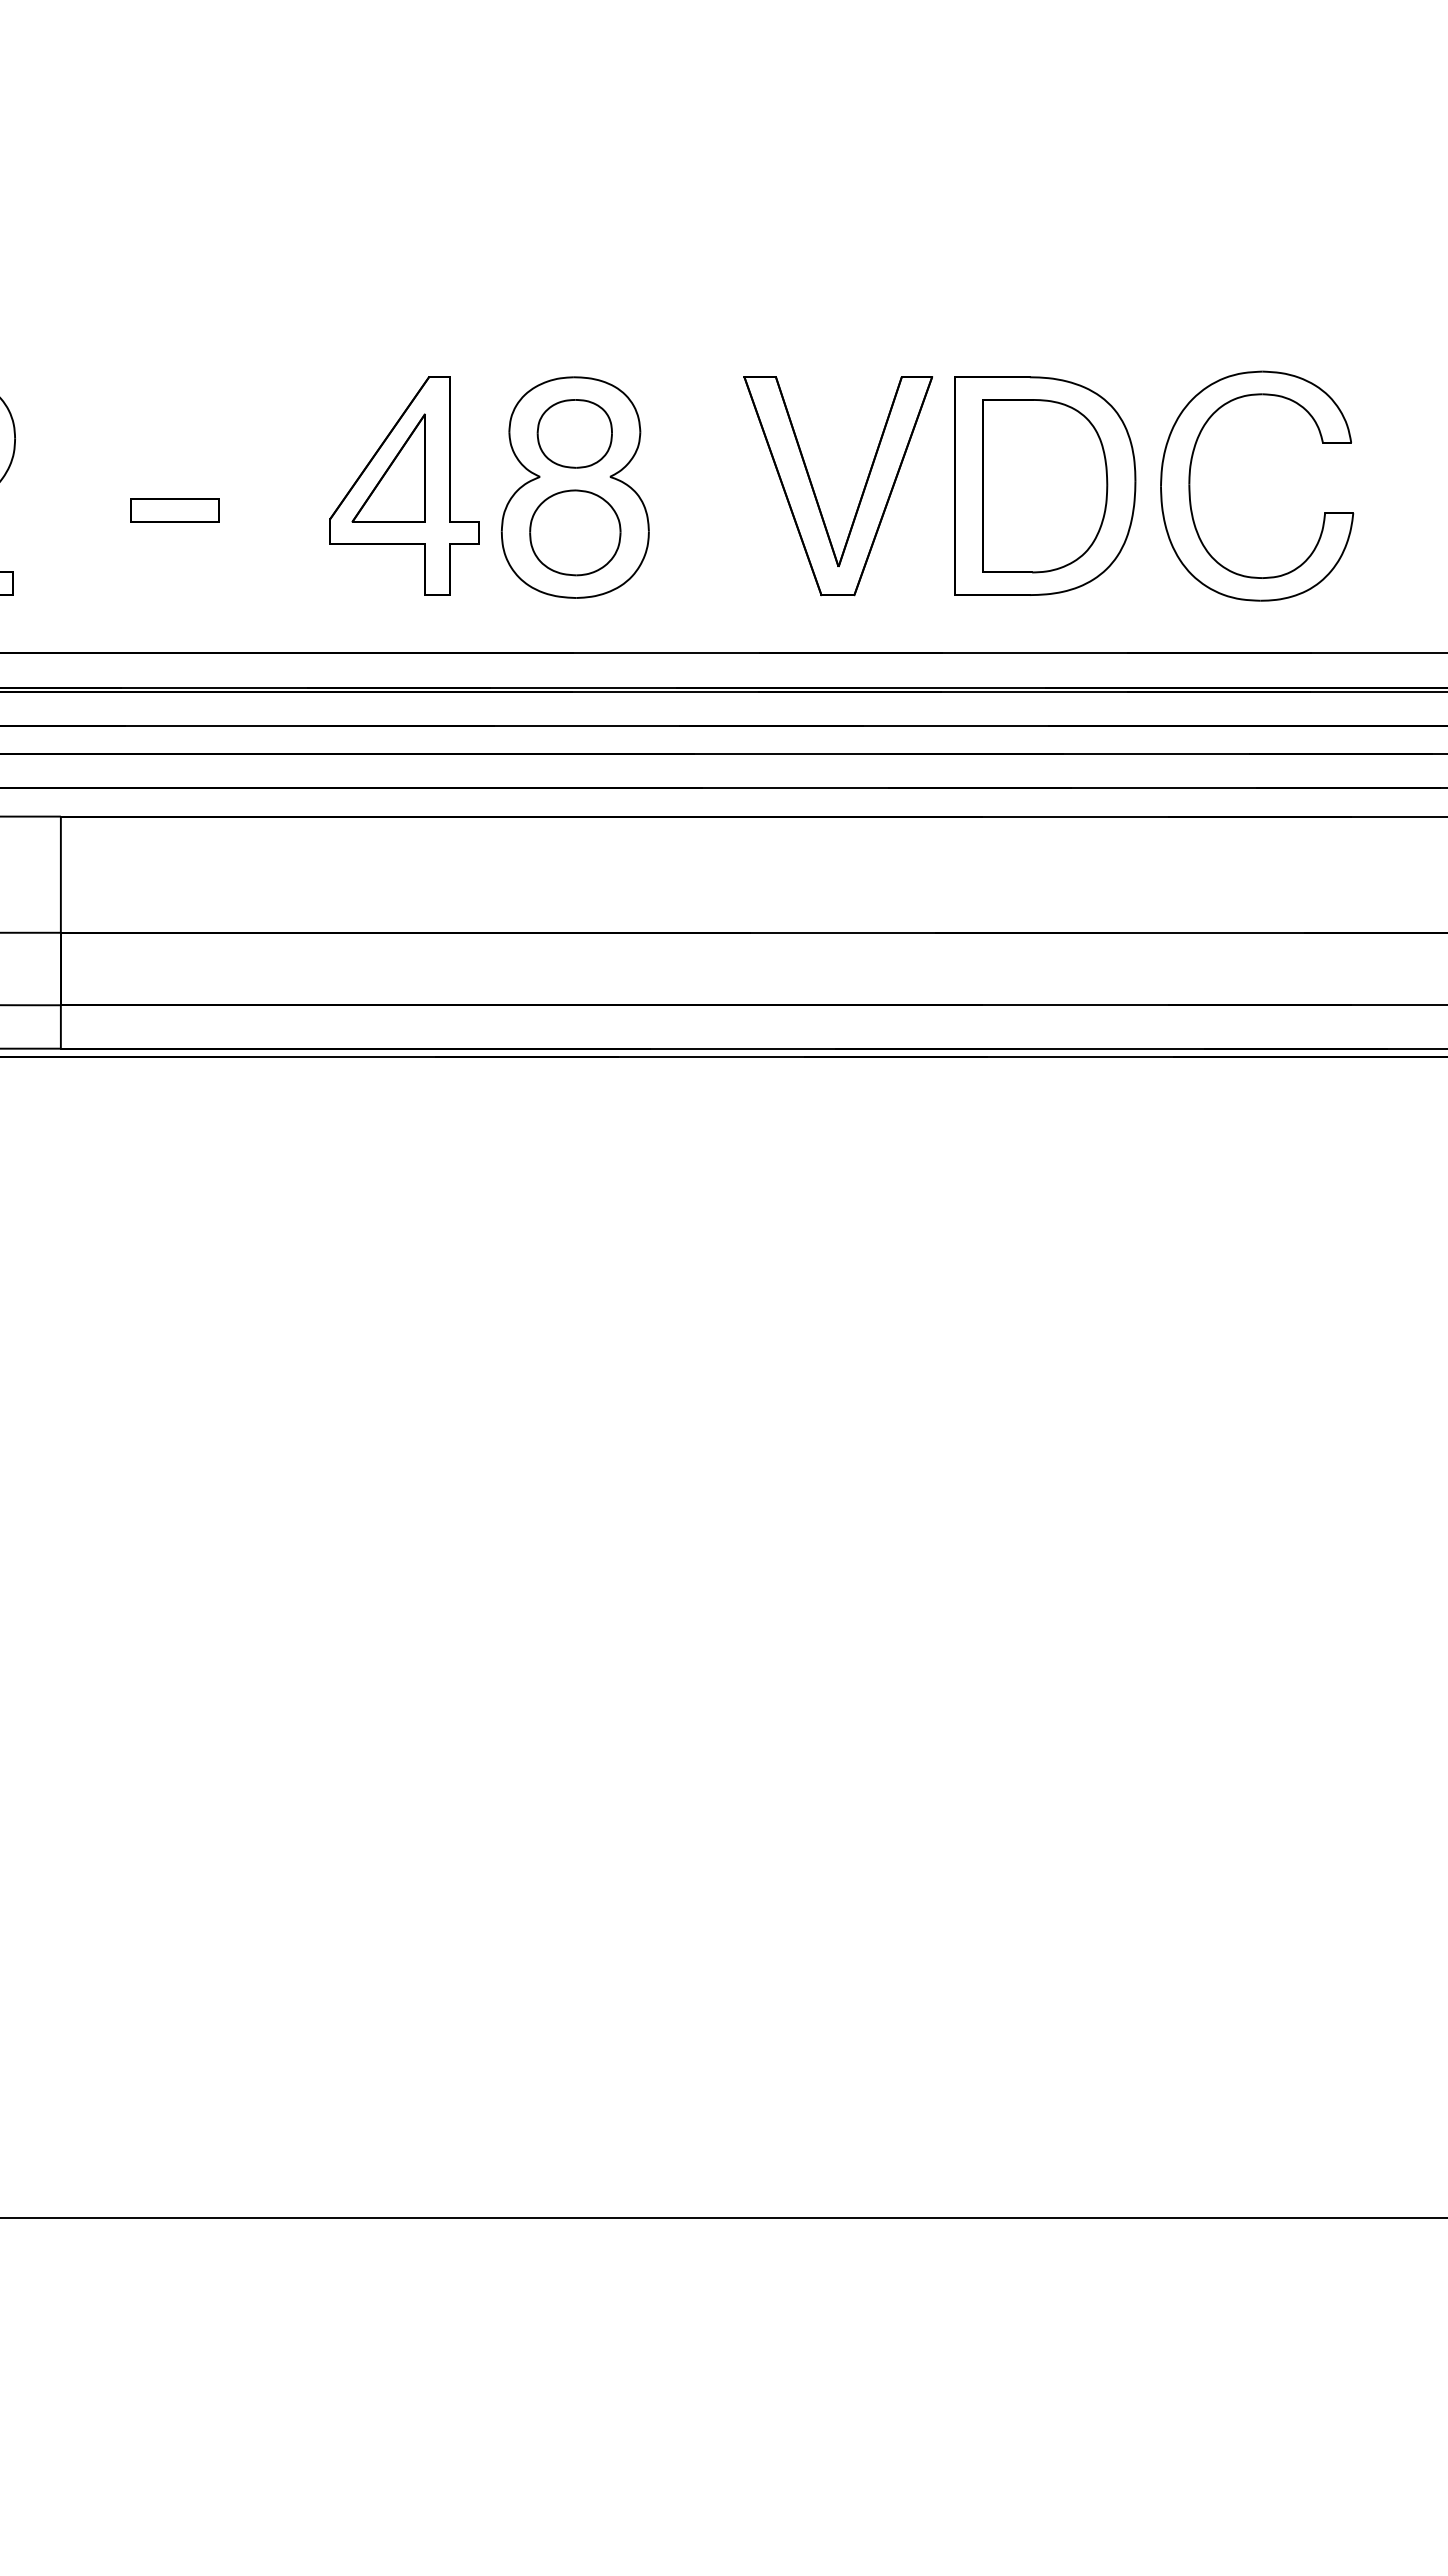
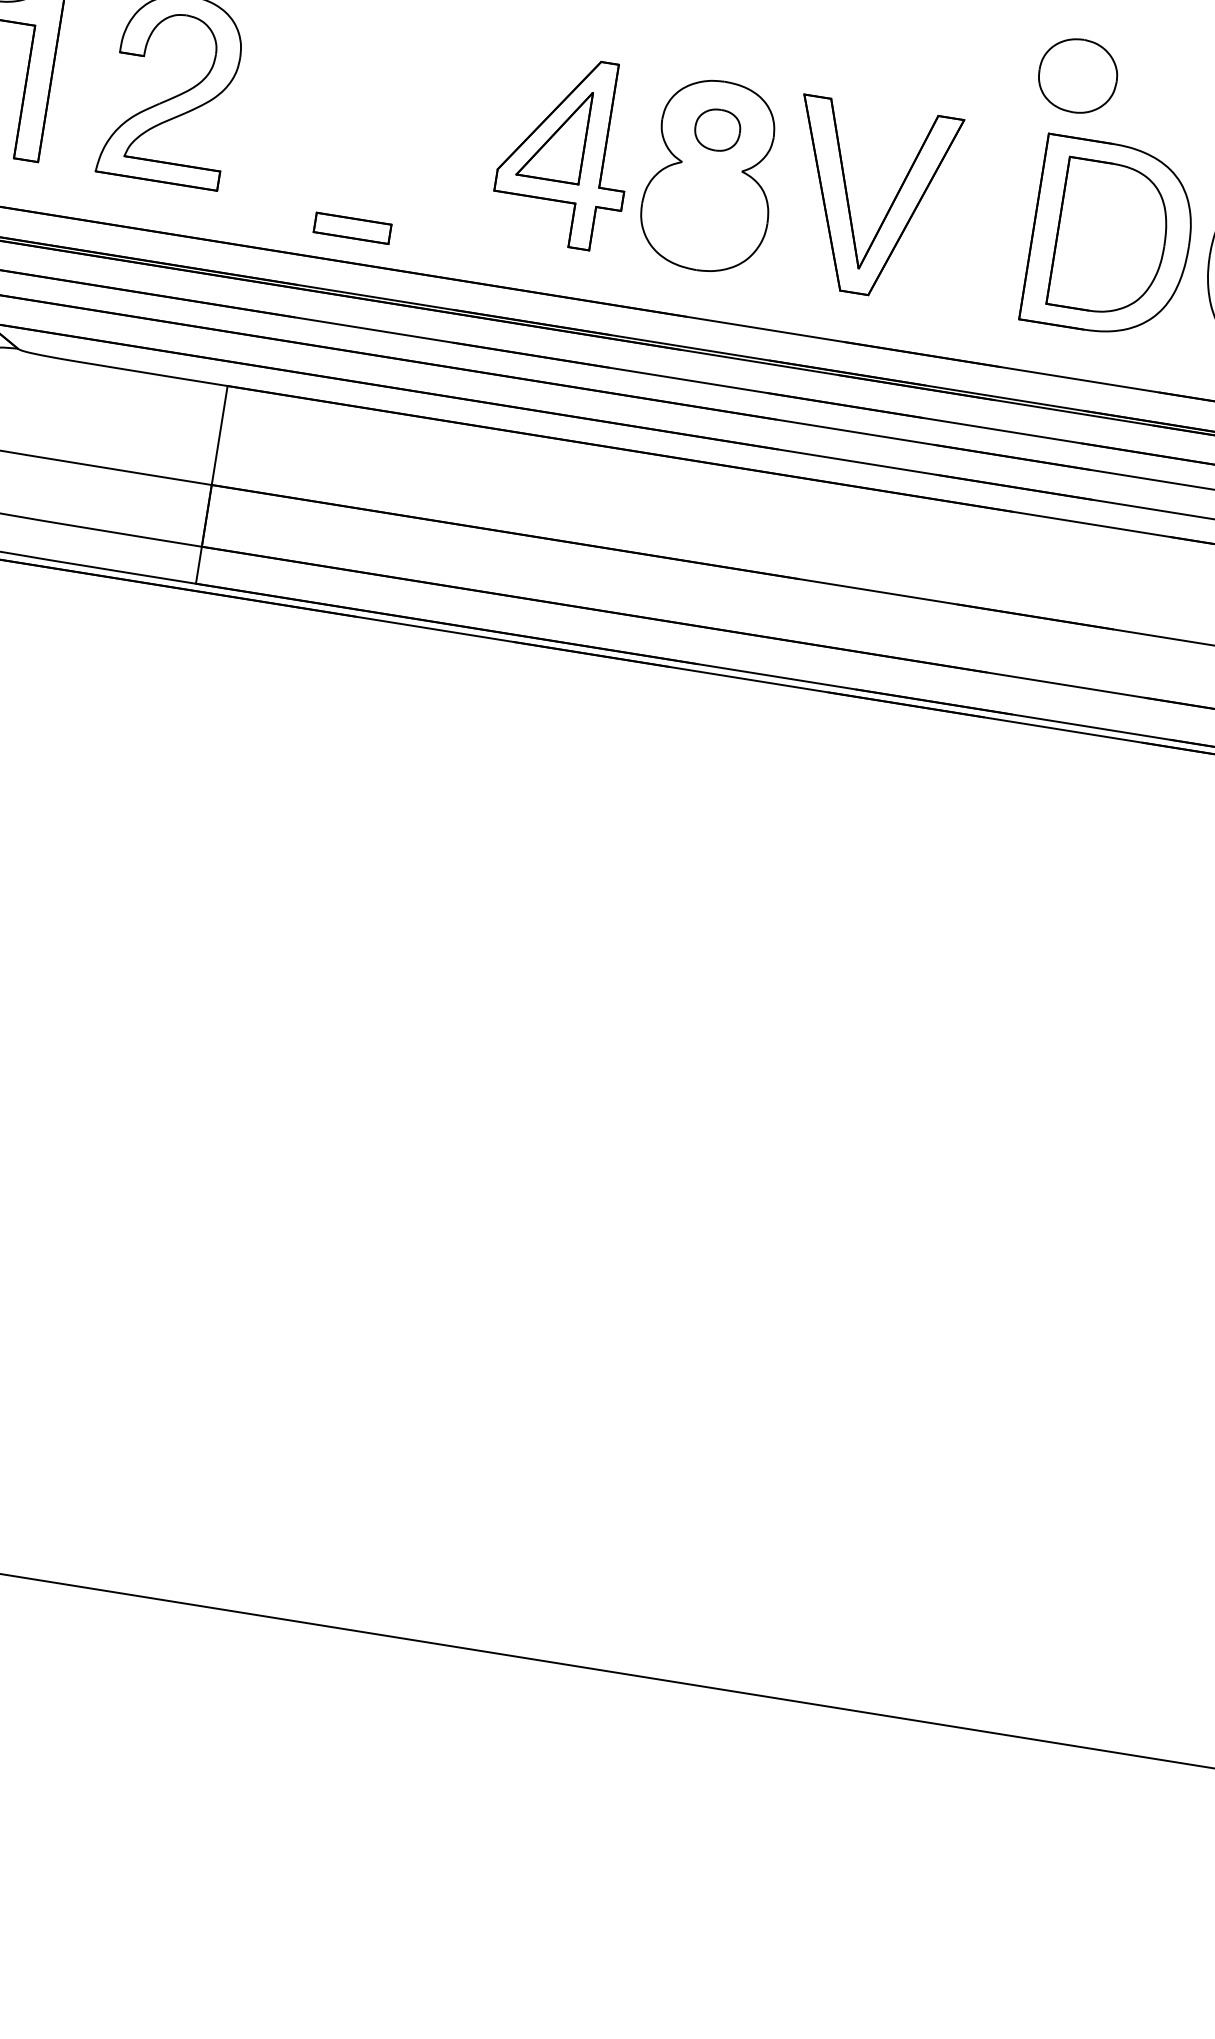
part: (574, 433) -> (717, 129), size x0.7
part: (815, 492) -> (849, 202), moved
part: (174, 510) -> (352, 228), moved
part: (575, 532) -> (1078, 75), moved

